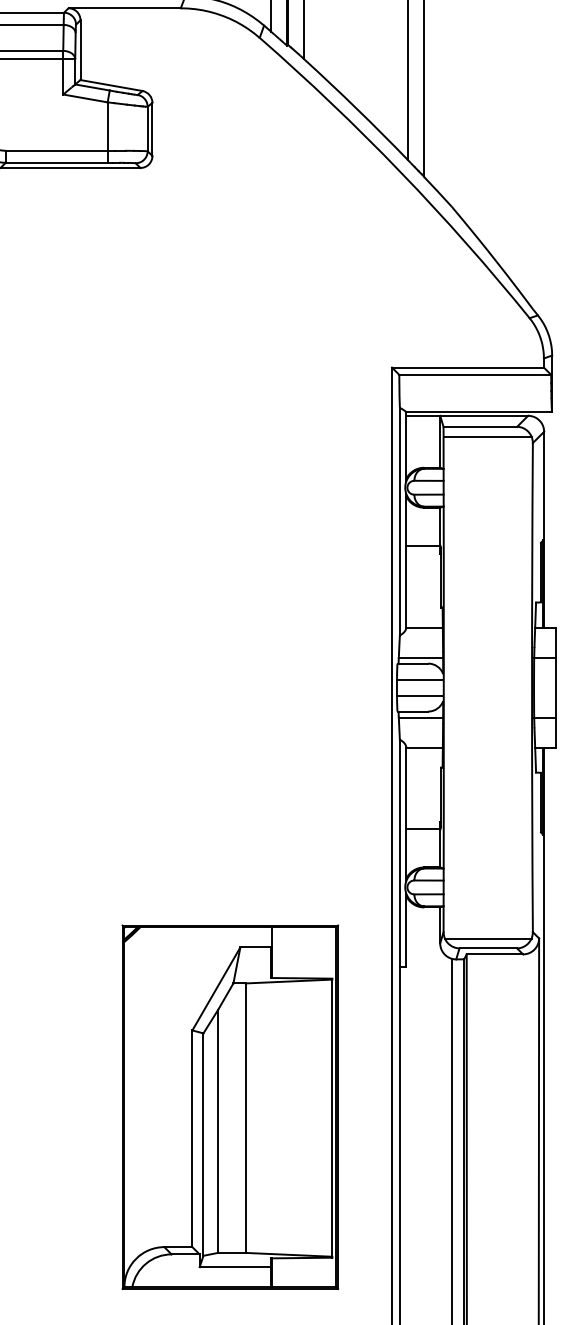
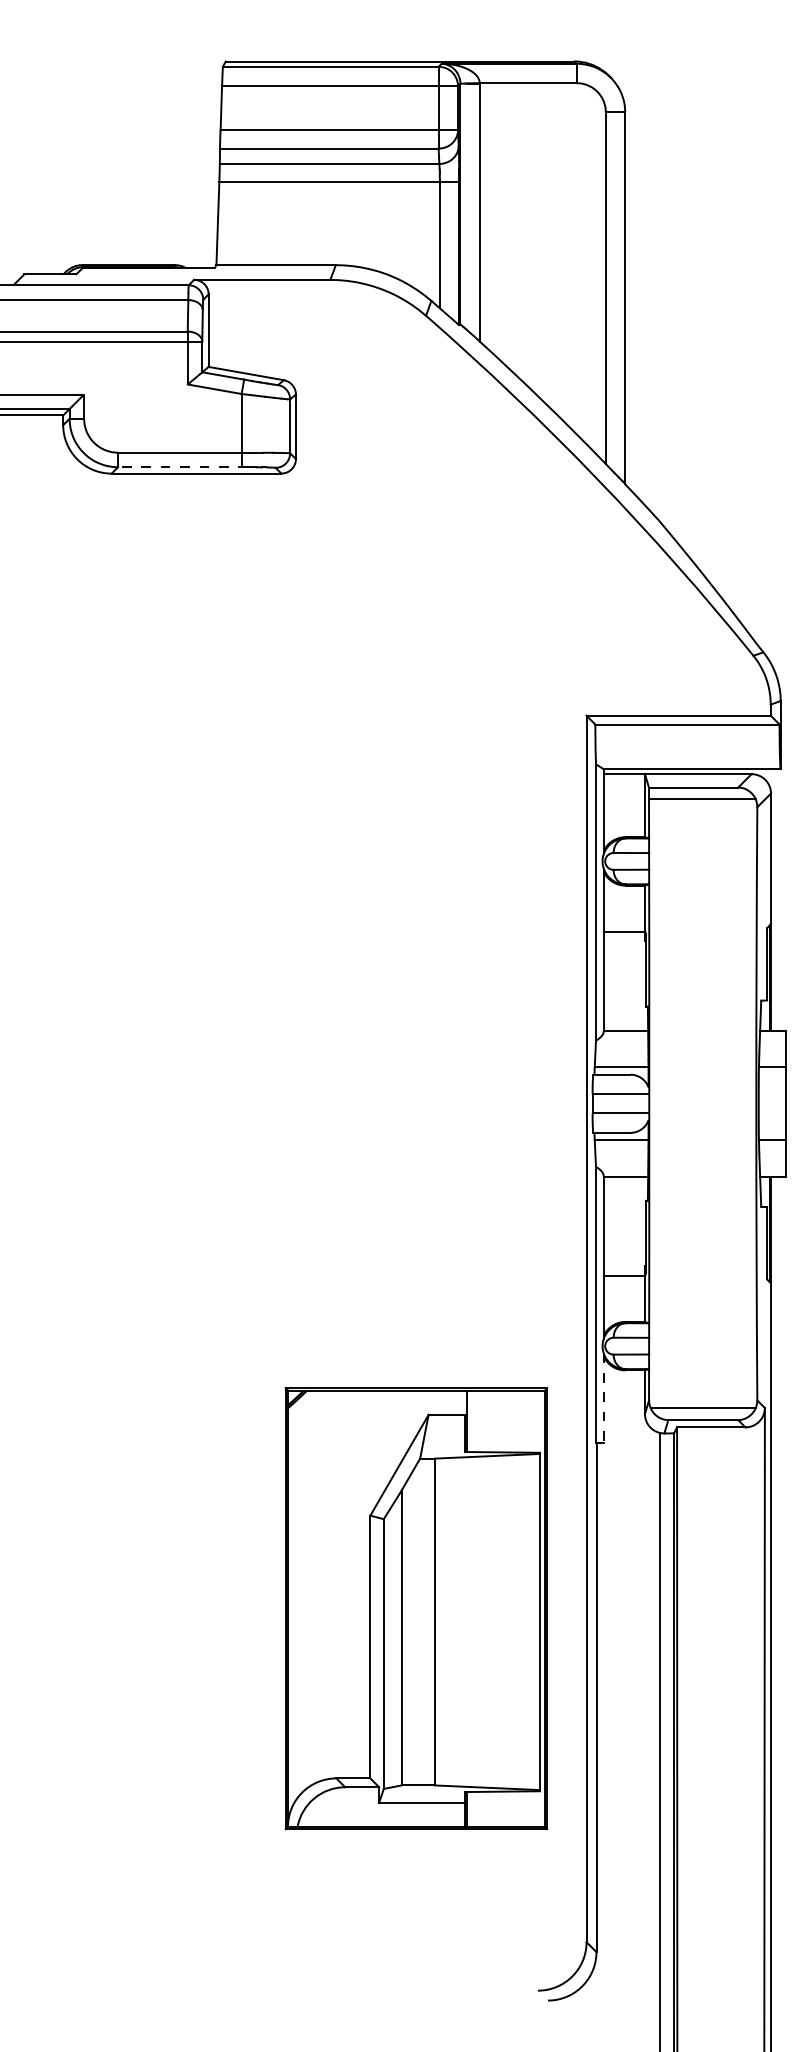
line: (58, 162) -> (182, 467), solid -> dashed
line: (406, 930) -> (603, 1398), solid -> dashed
part: (230, 1107) -> (416, 1608), moved

